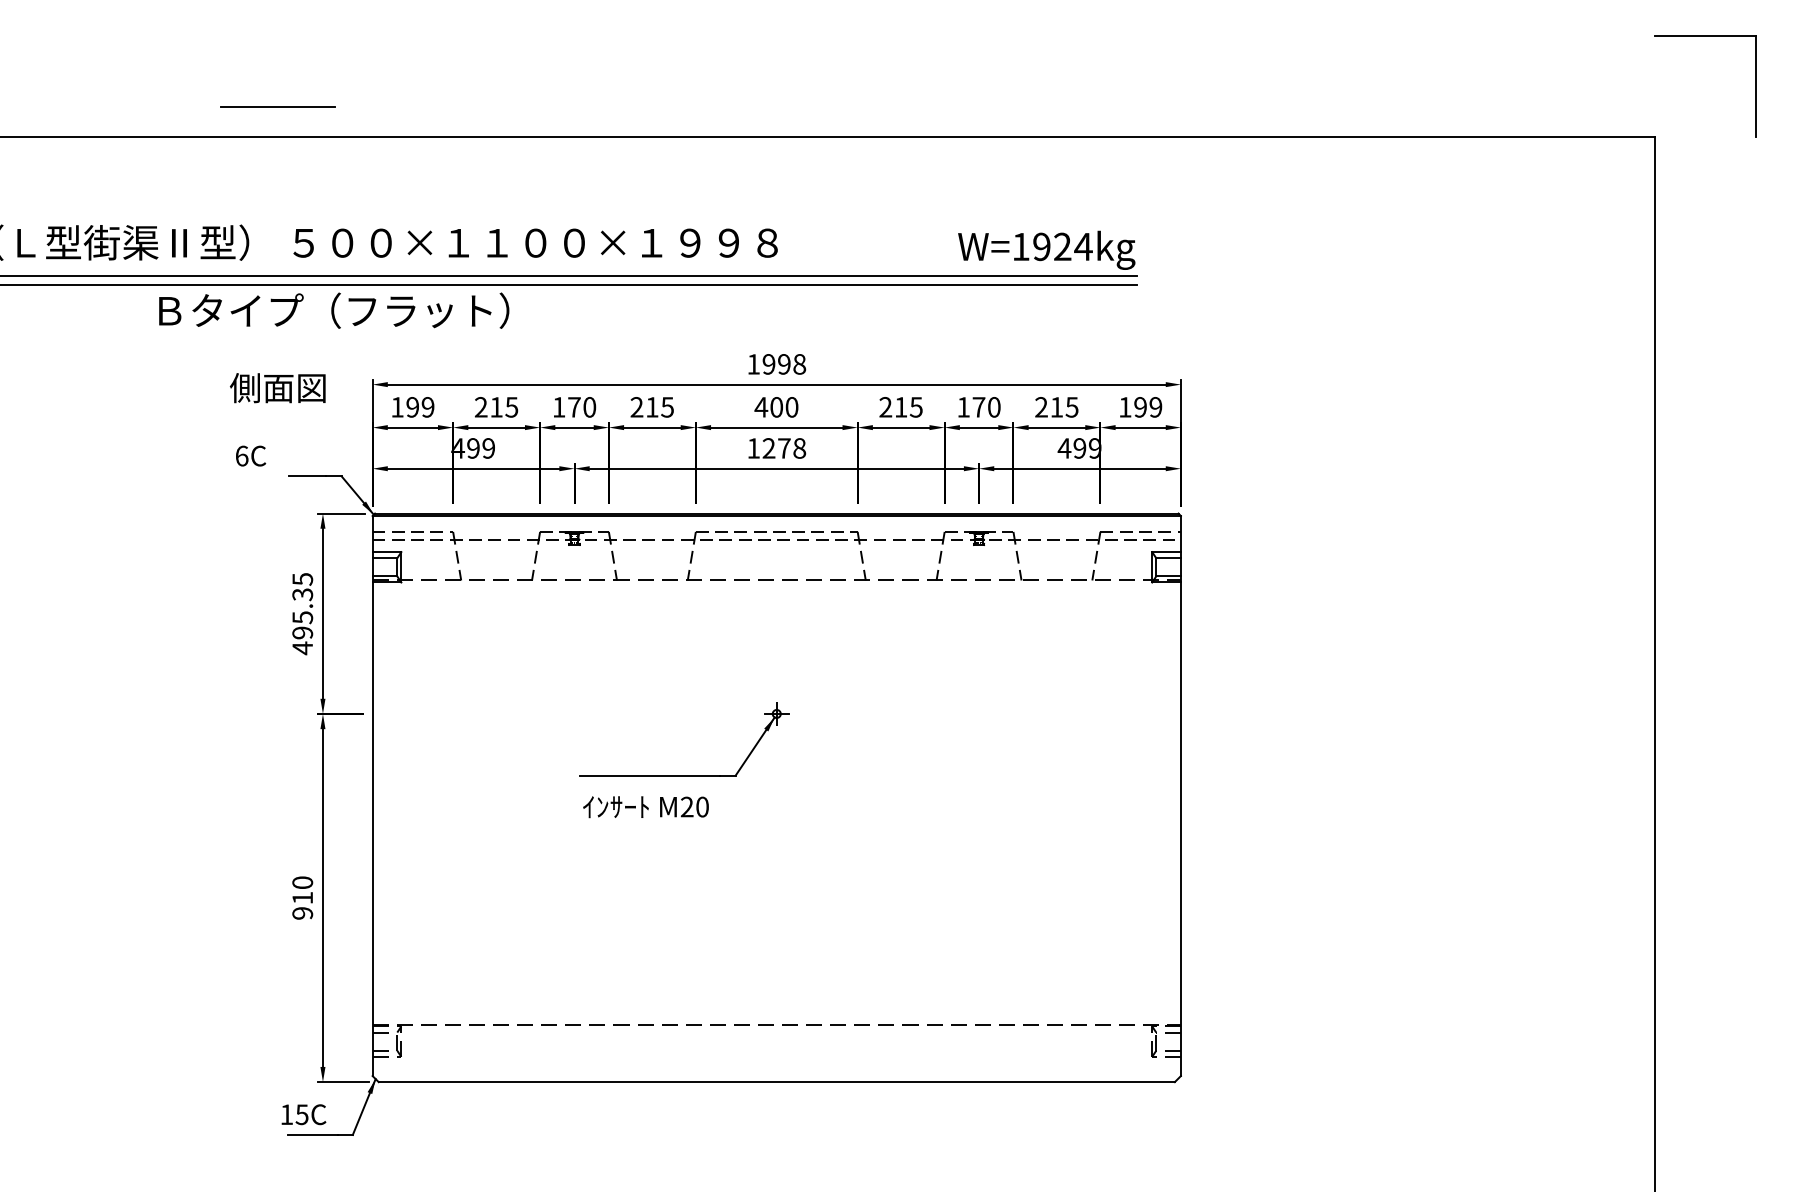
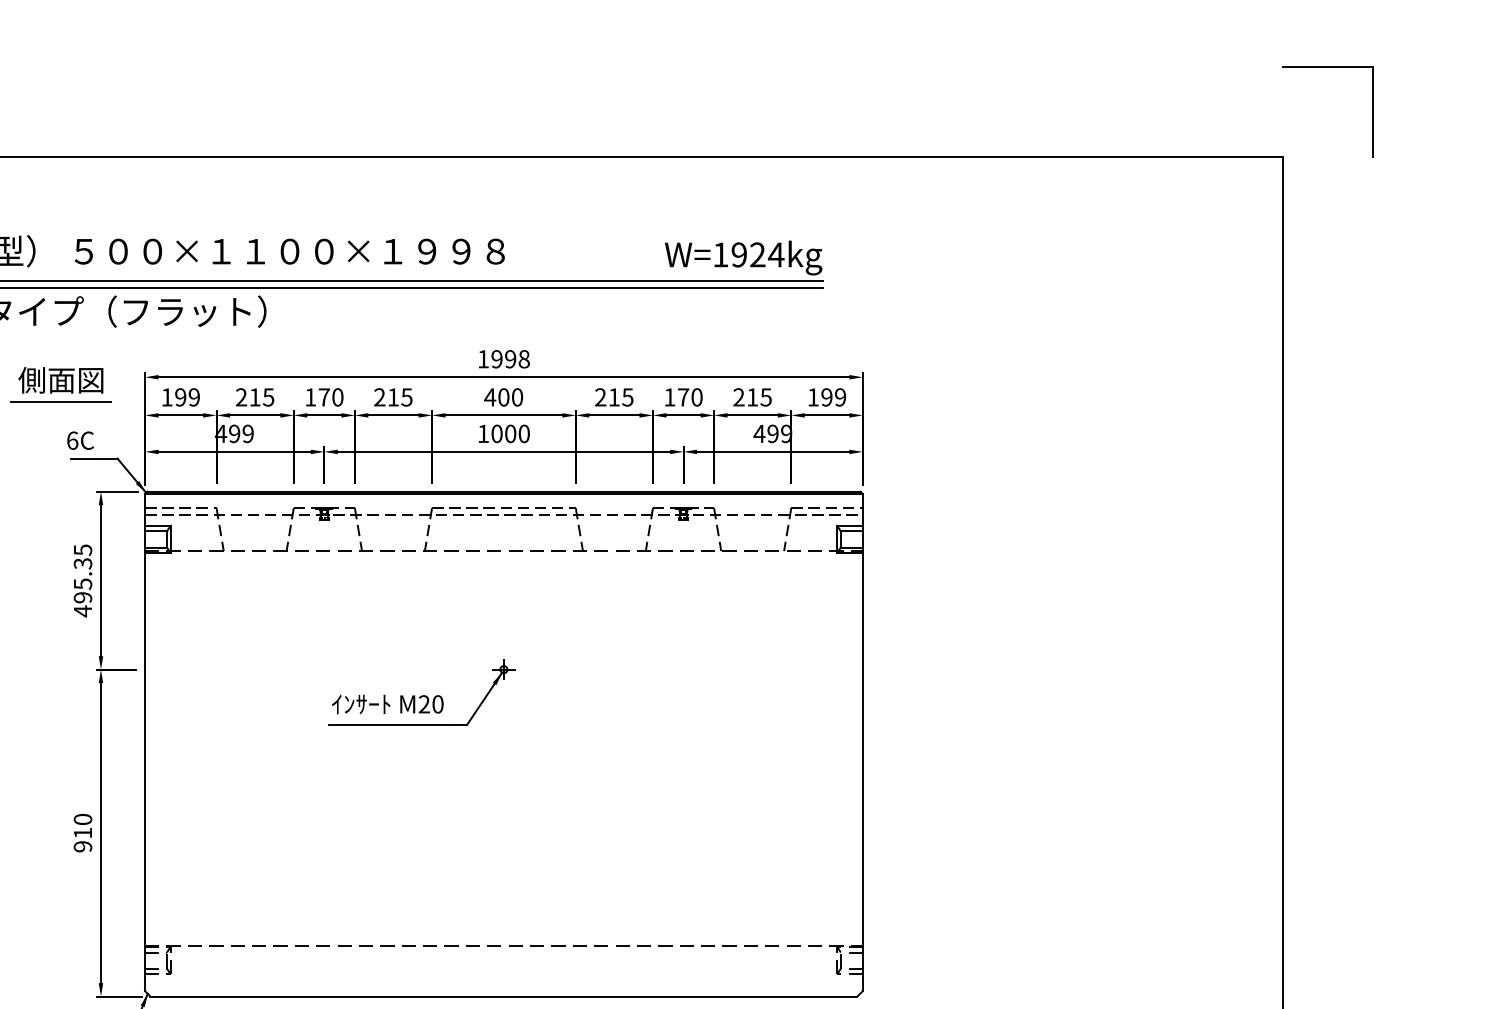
line: (277, 106) -> (60, 401), moved
text: (784, 448) -> (510, 433), 1278 -> 1000
text: (251, 455) -> (81, 440), moved
text: (645, 807) -> (387, 704), moved

